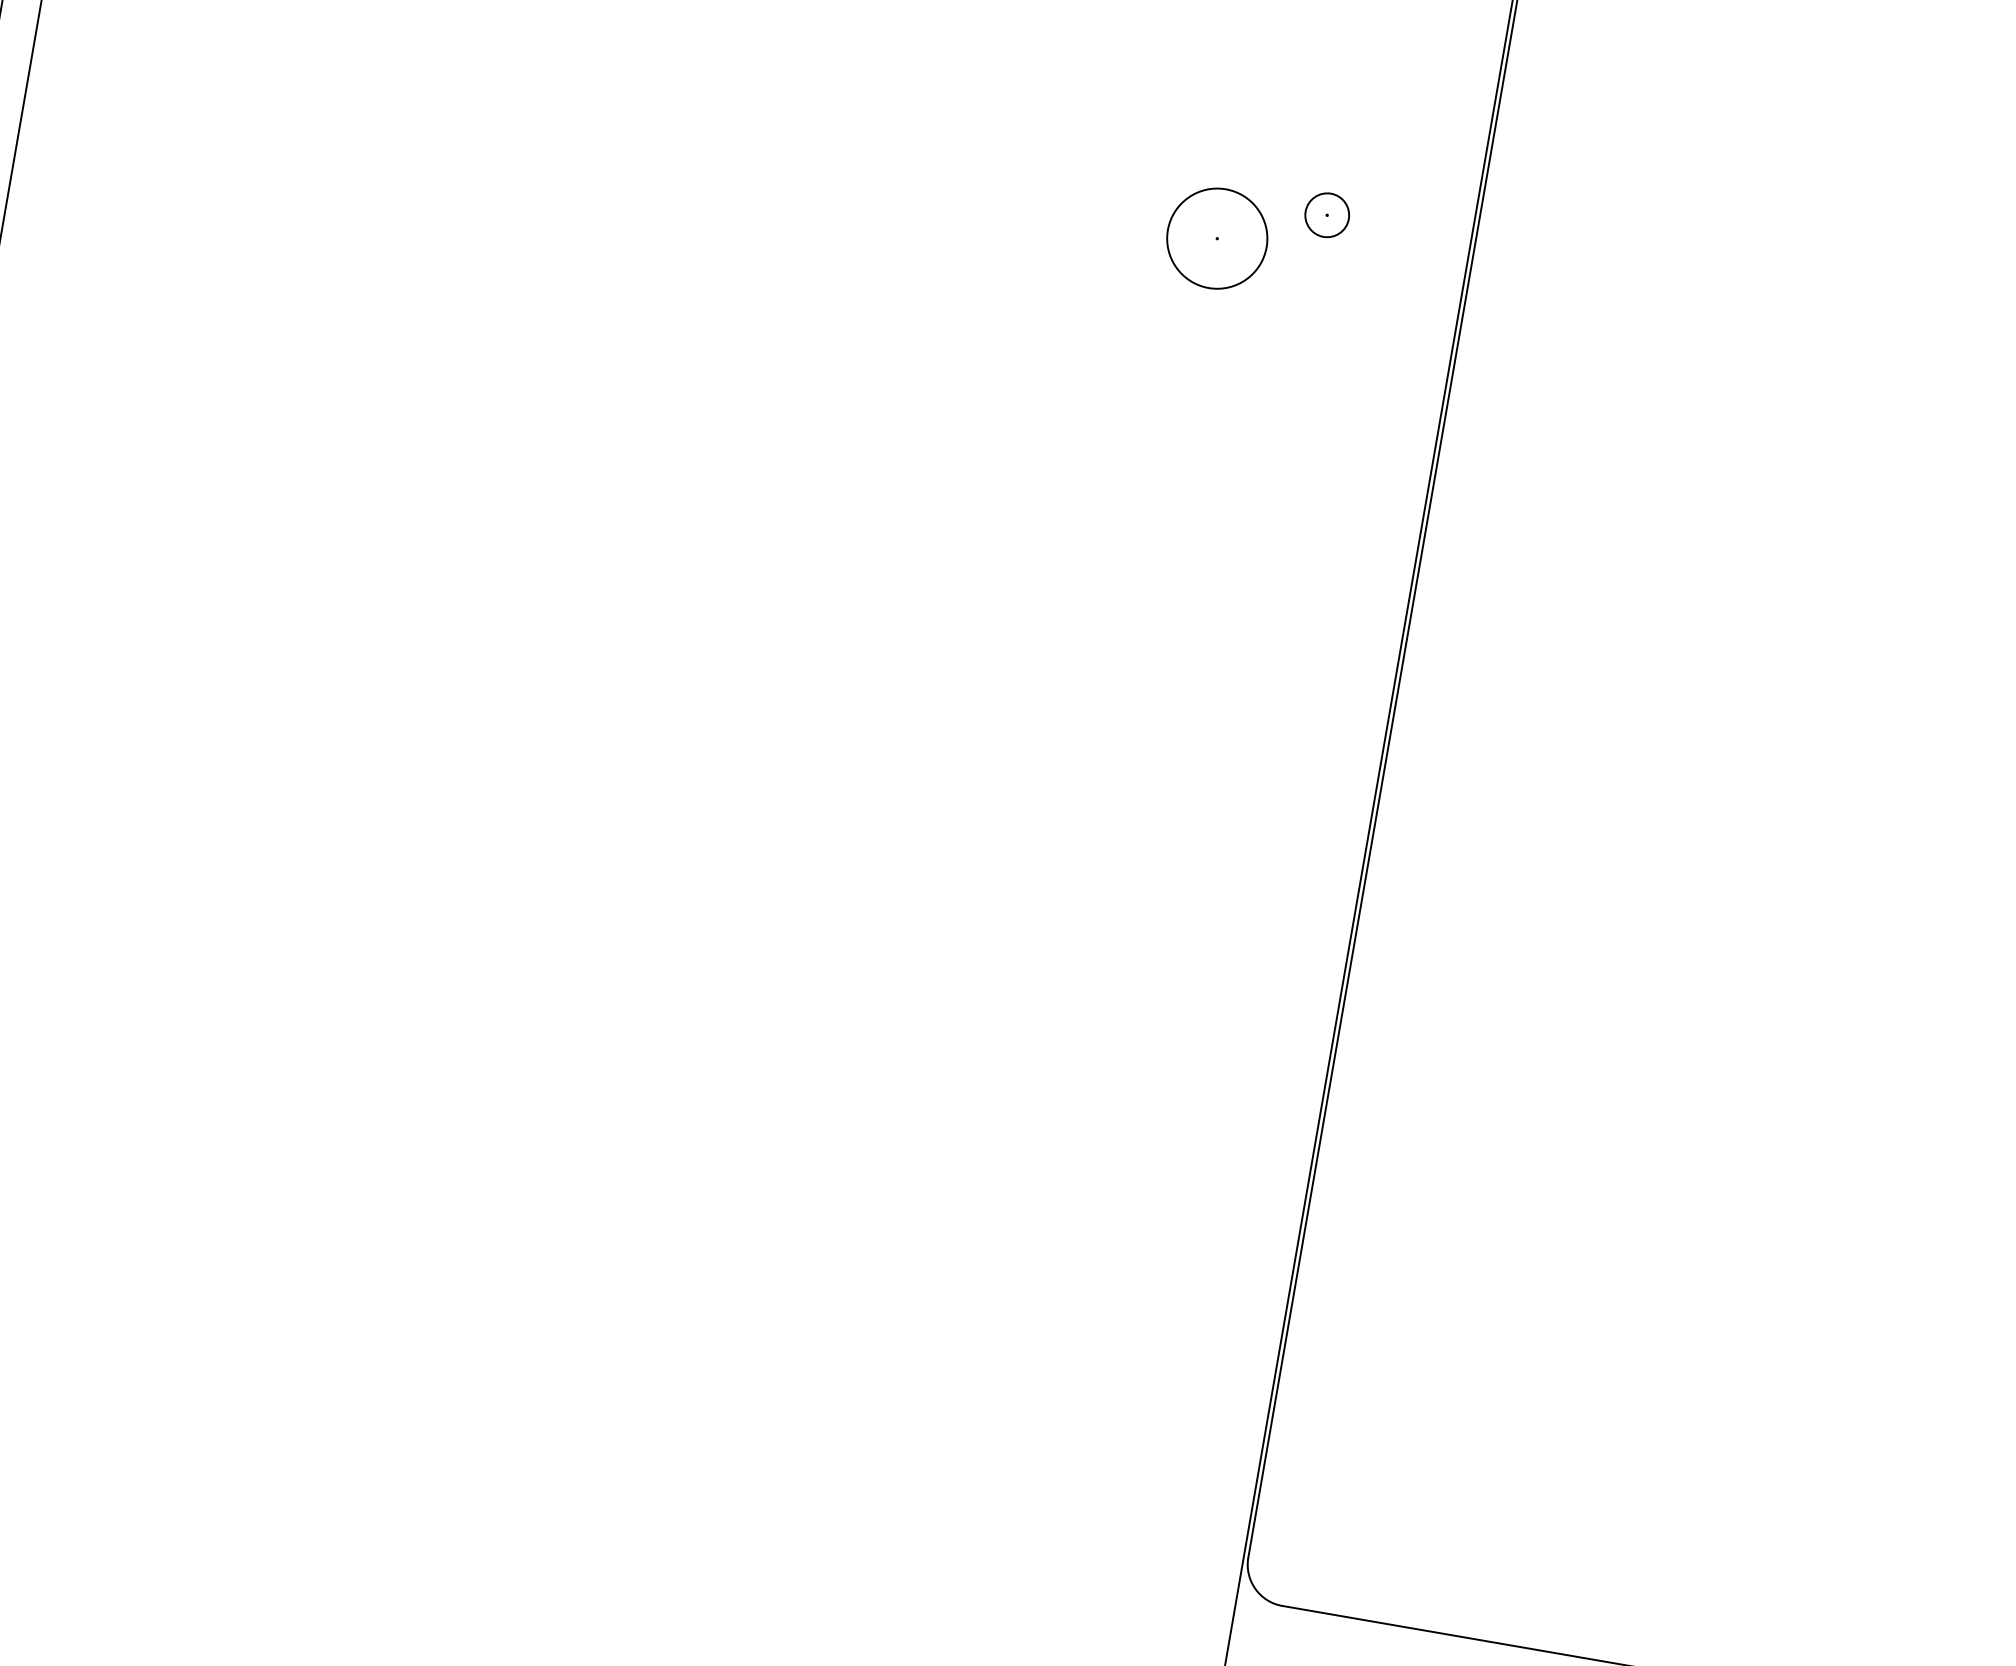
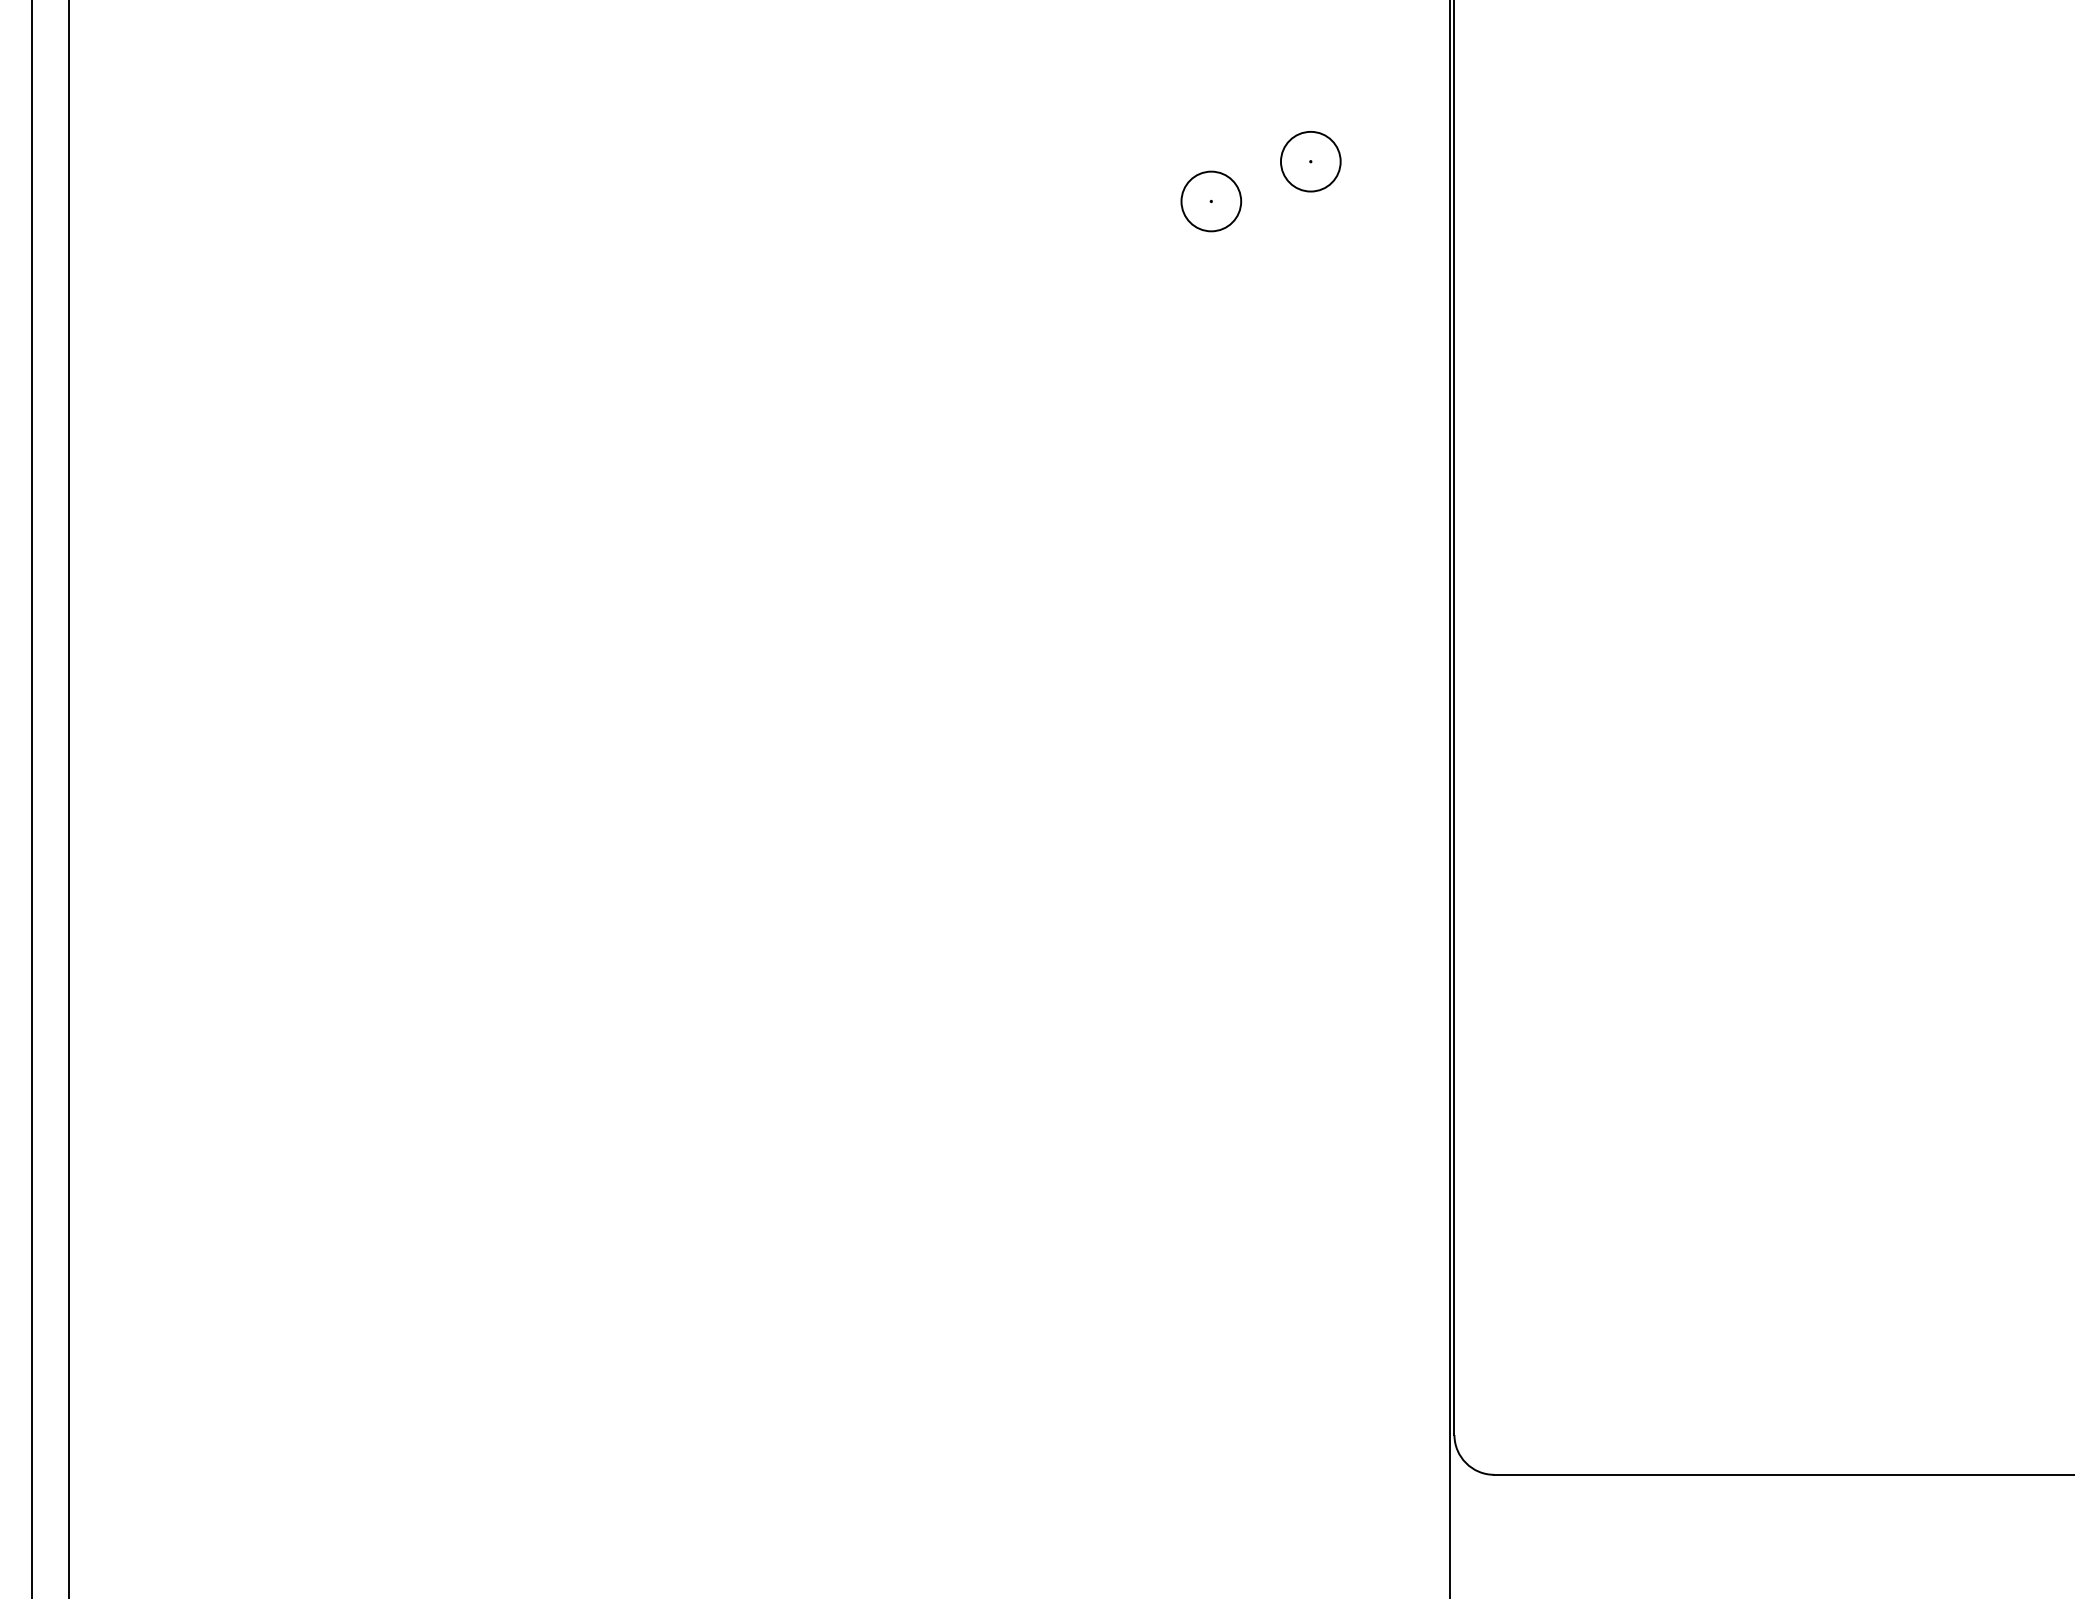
circle: (1326, 215) -> (1310, 161), size x1.43
circle: (1217, 238) -> (1211, 201), size x0.62

